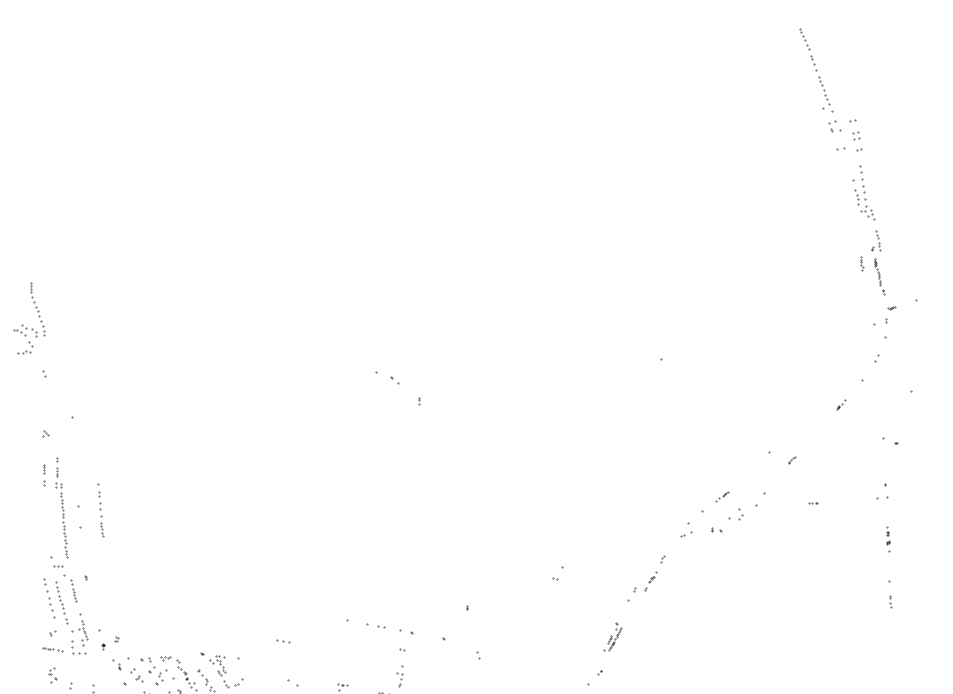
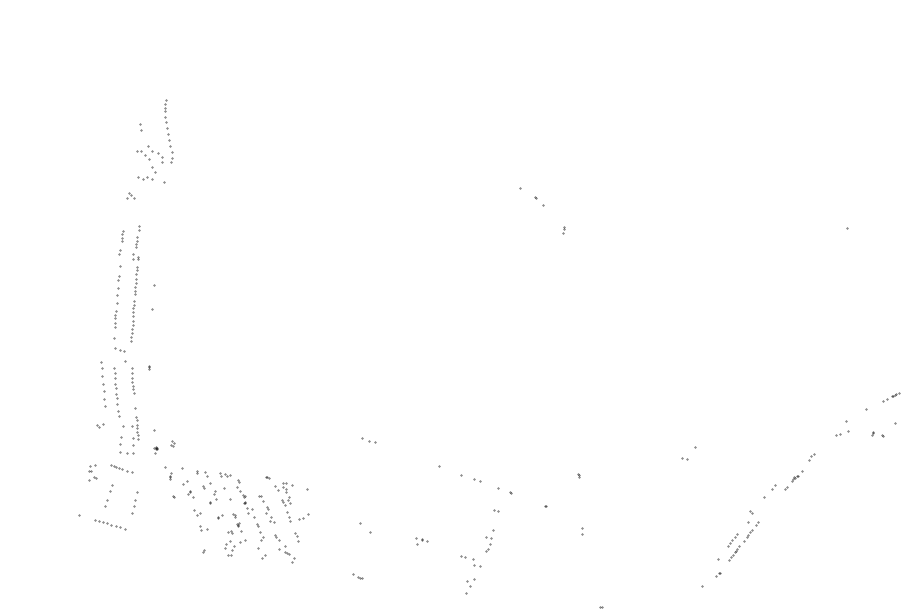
part: (38, 316) -> (168, 139), moved
part: (100, 510) -> (117, 296), moved
part: (612, 636) -> (739, 535), size x1.67
part: (283, 641) -> (368, 441), moved
part: (52, 649) -> (121, 468), moved

